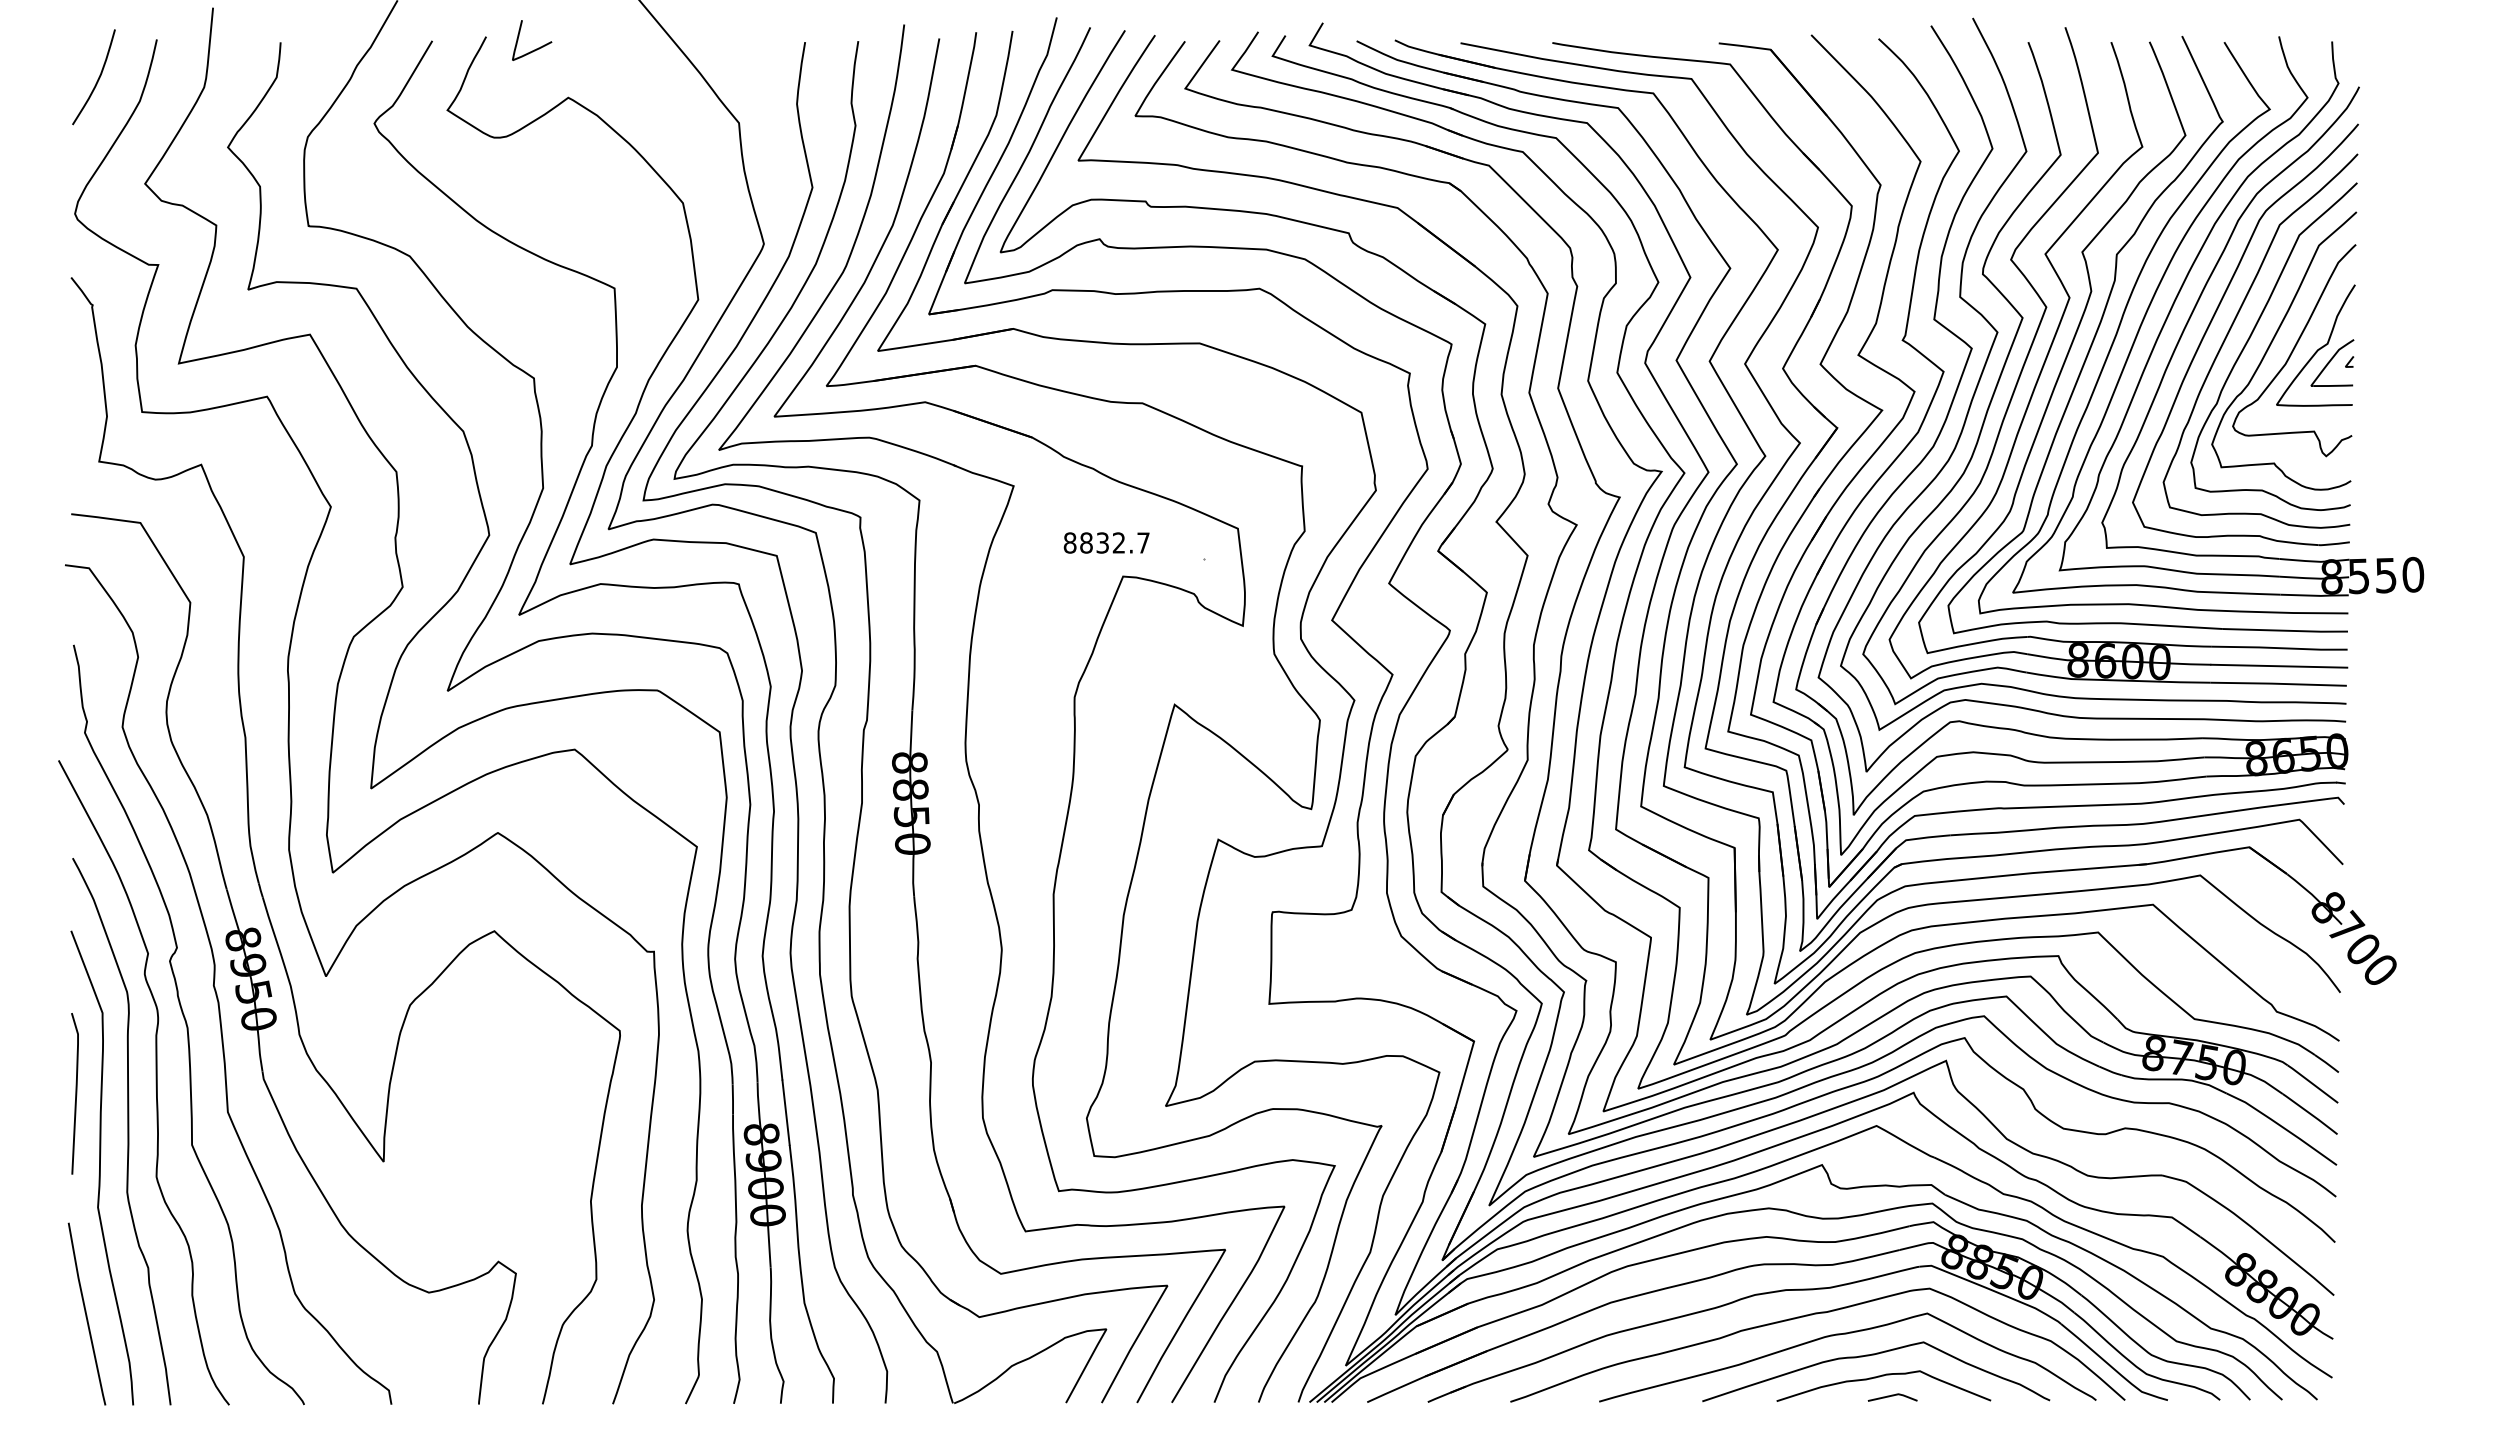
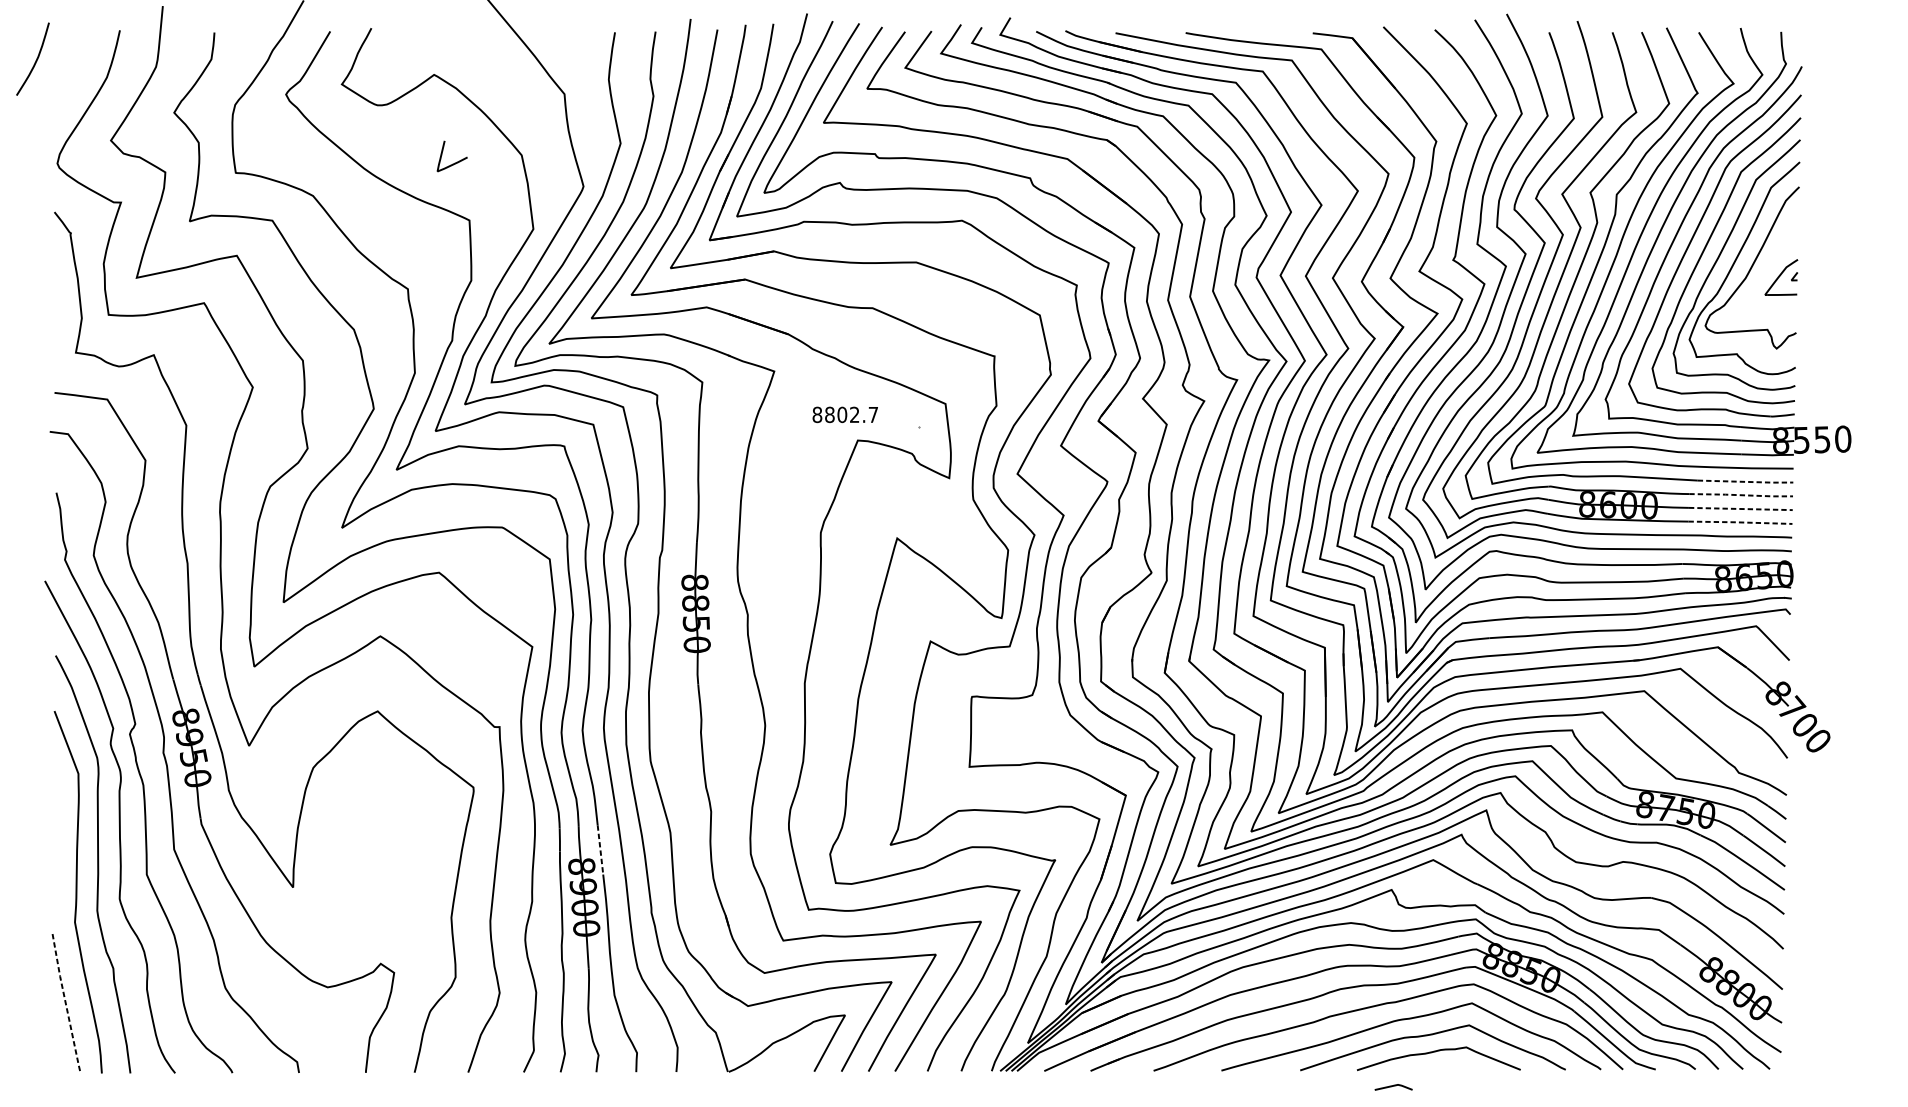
curve: (536, 48) -> (455, 162), moved
curve: (97, 79) -> (35, 60), moved
curve: (2318, 348) -> (1770, 266), removed
text: (1102, 542) -> (842, 414), 8832.7 -> 8802.7
line: (2286, 630) -> (1746, 481), solid -> dashed
line: (2280, 648) -> (1741, 495), solid -> dashed
line: (2279, 666) -> (1740, 509), solid -> dashed
line: (2278, 683) -> (1740, 522), solid -> dashed
line: (75, 1093) -> (57, 835), removed
line: (786, 1113) -> (600, 850), solid -> dashed
line: (86, 1314) -> (66, 1004), solid -> dashed
curve: (1892, 1396) -> (1393, 1086), moved

